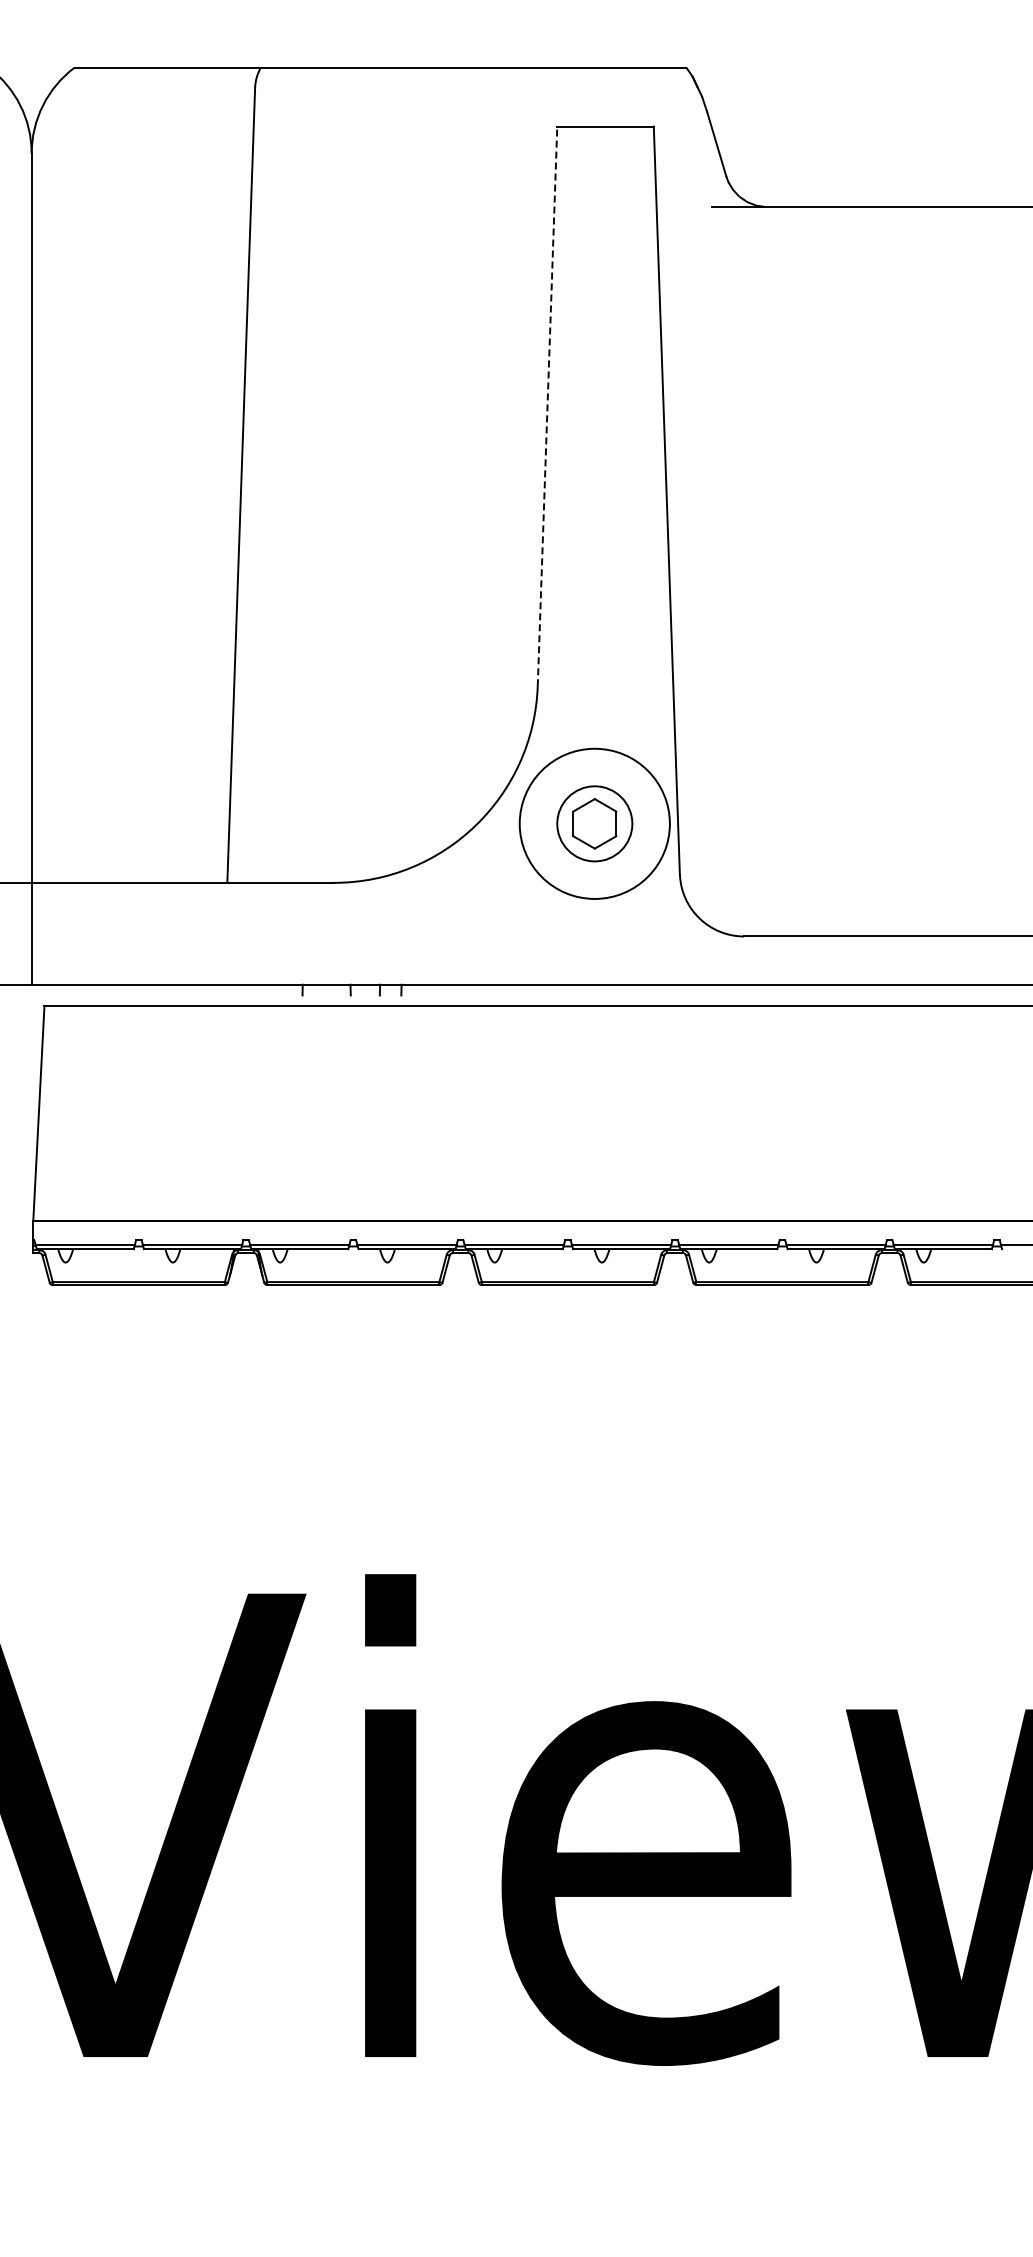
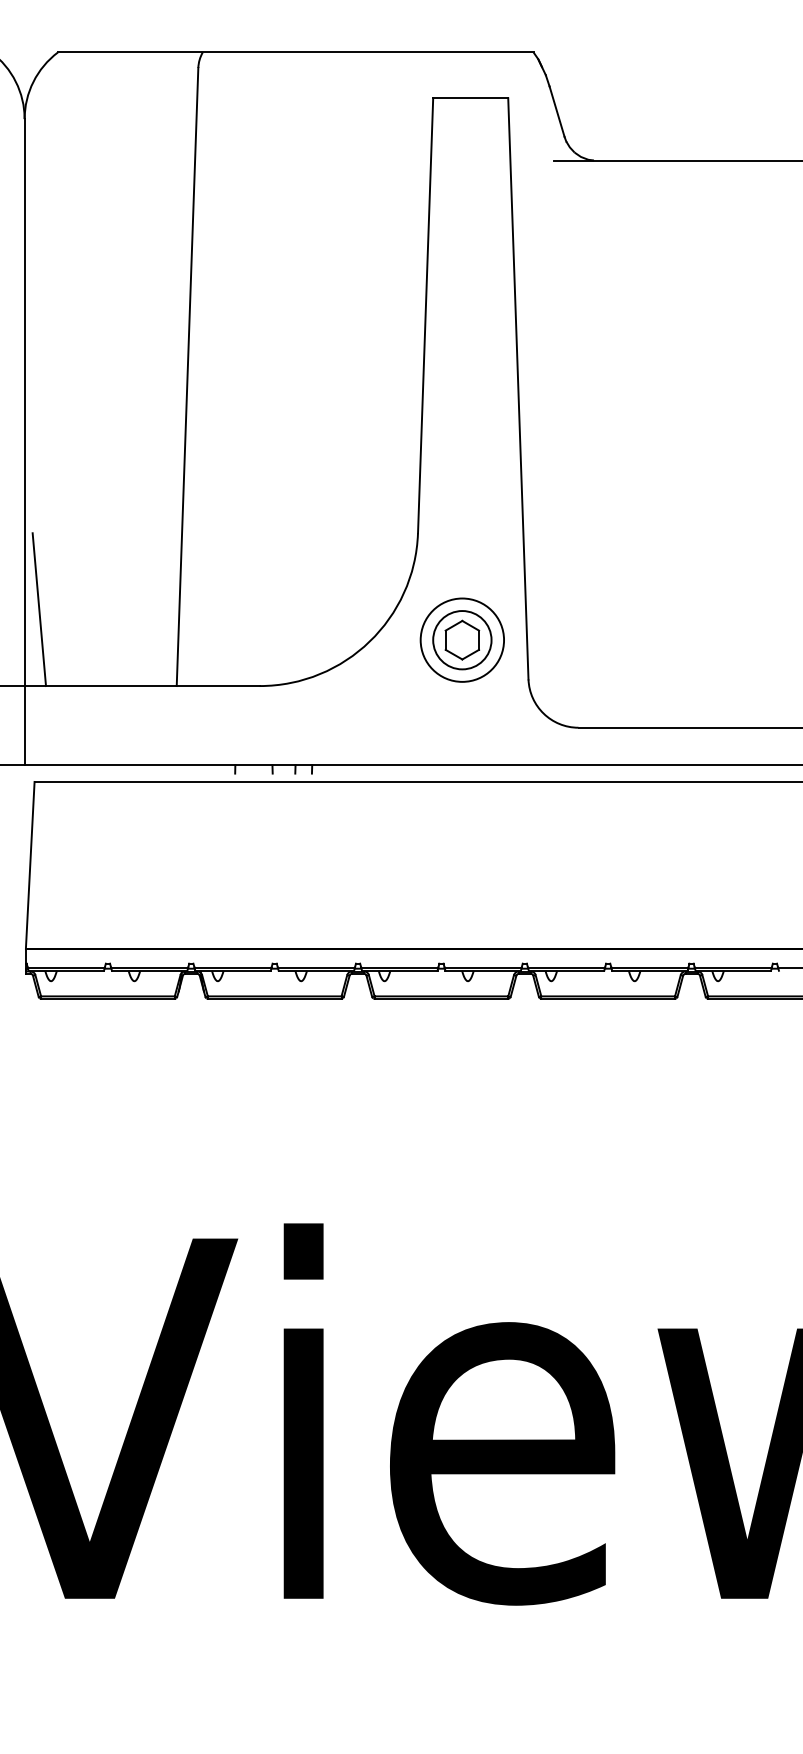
line: (547, 406) -> (425, 315), dashed -> solid
line: (50, 784) -> (39, 609), added
circle: (594, 823) -> (462, 639), size x0.71

